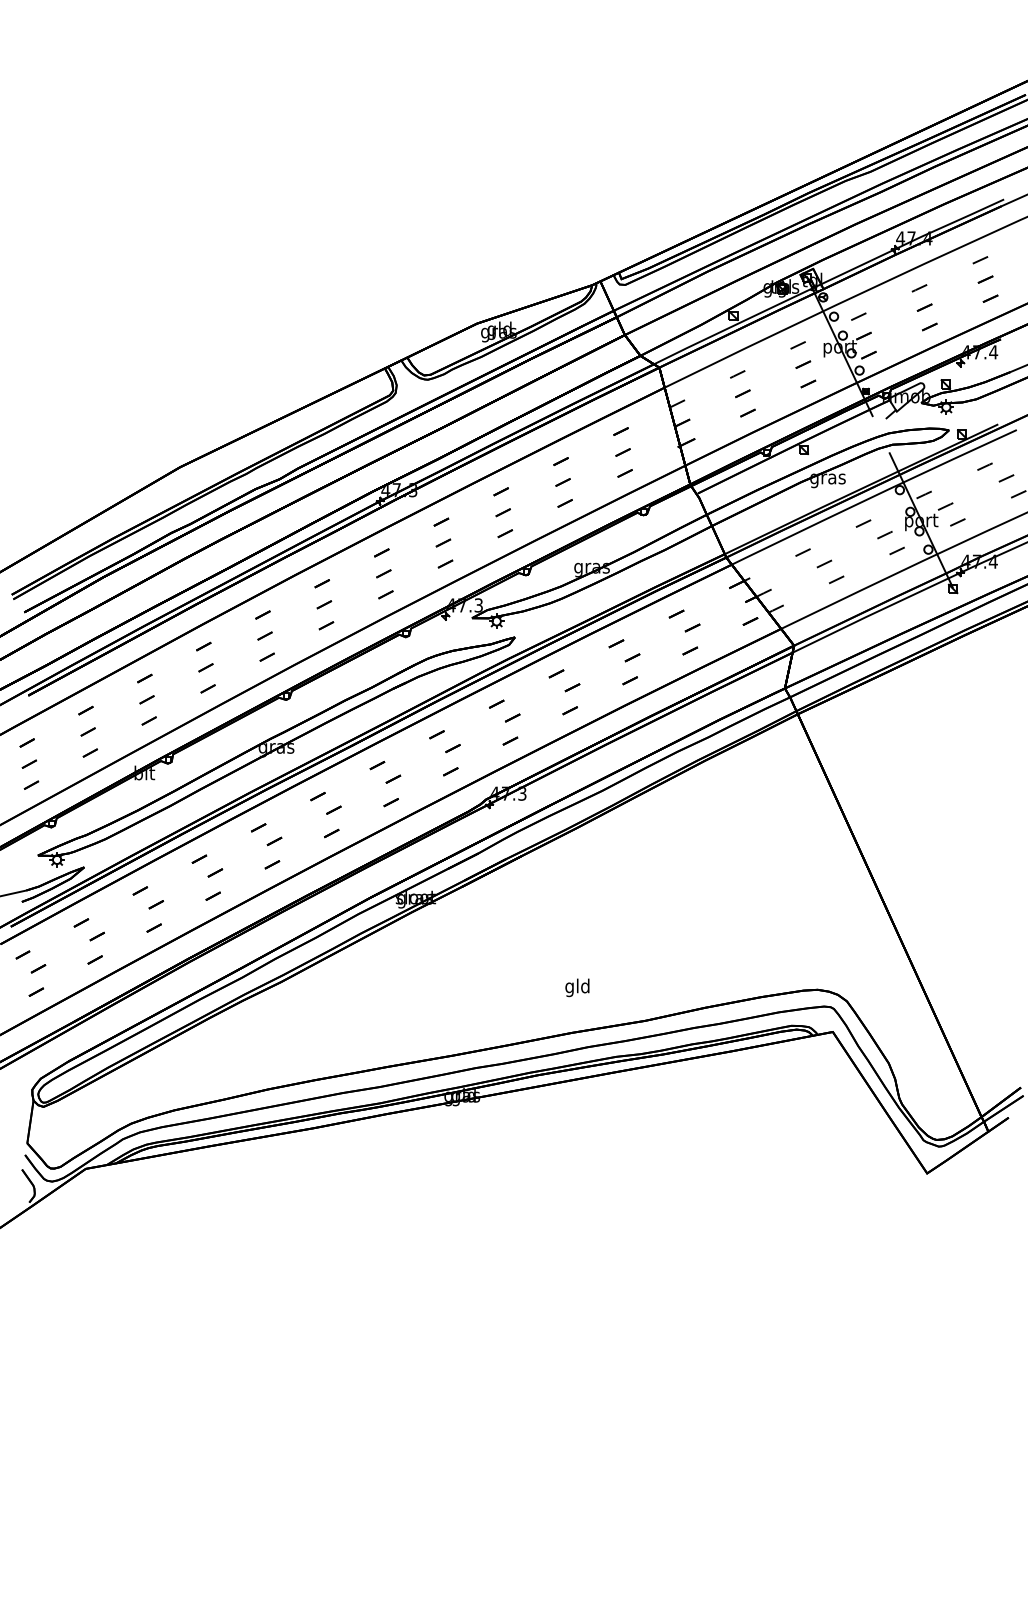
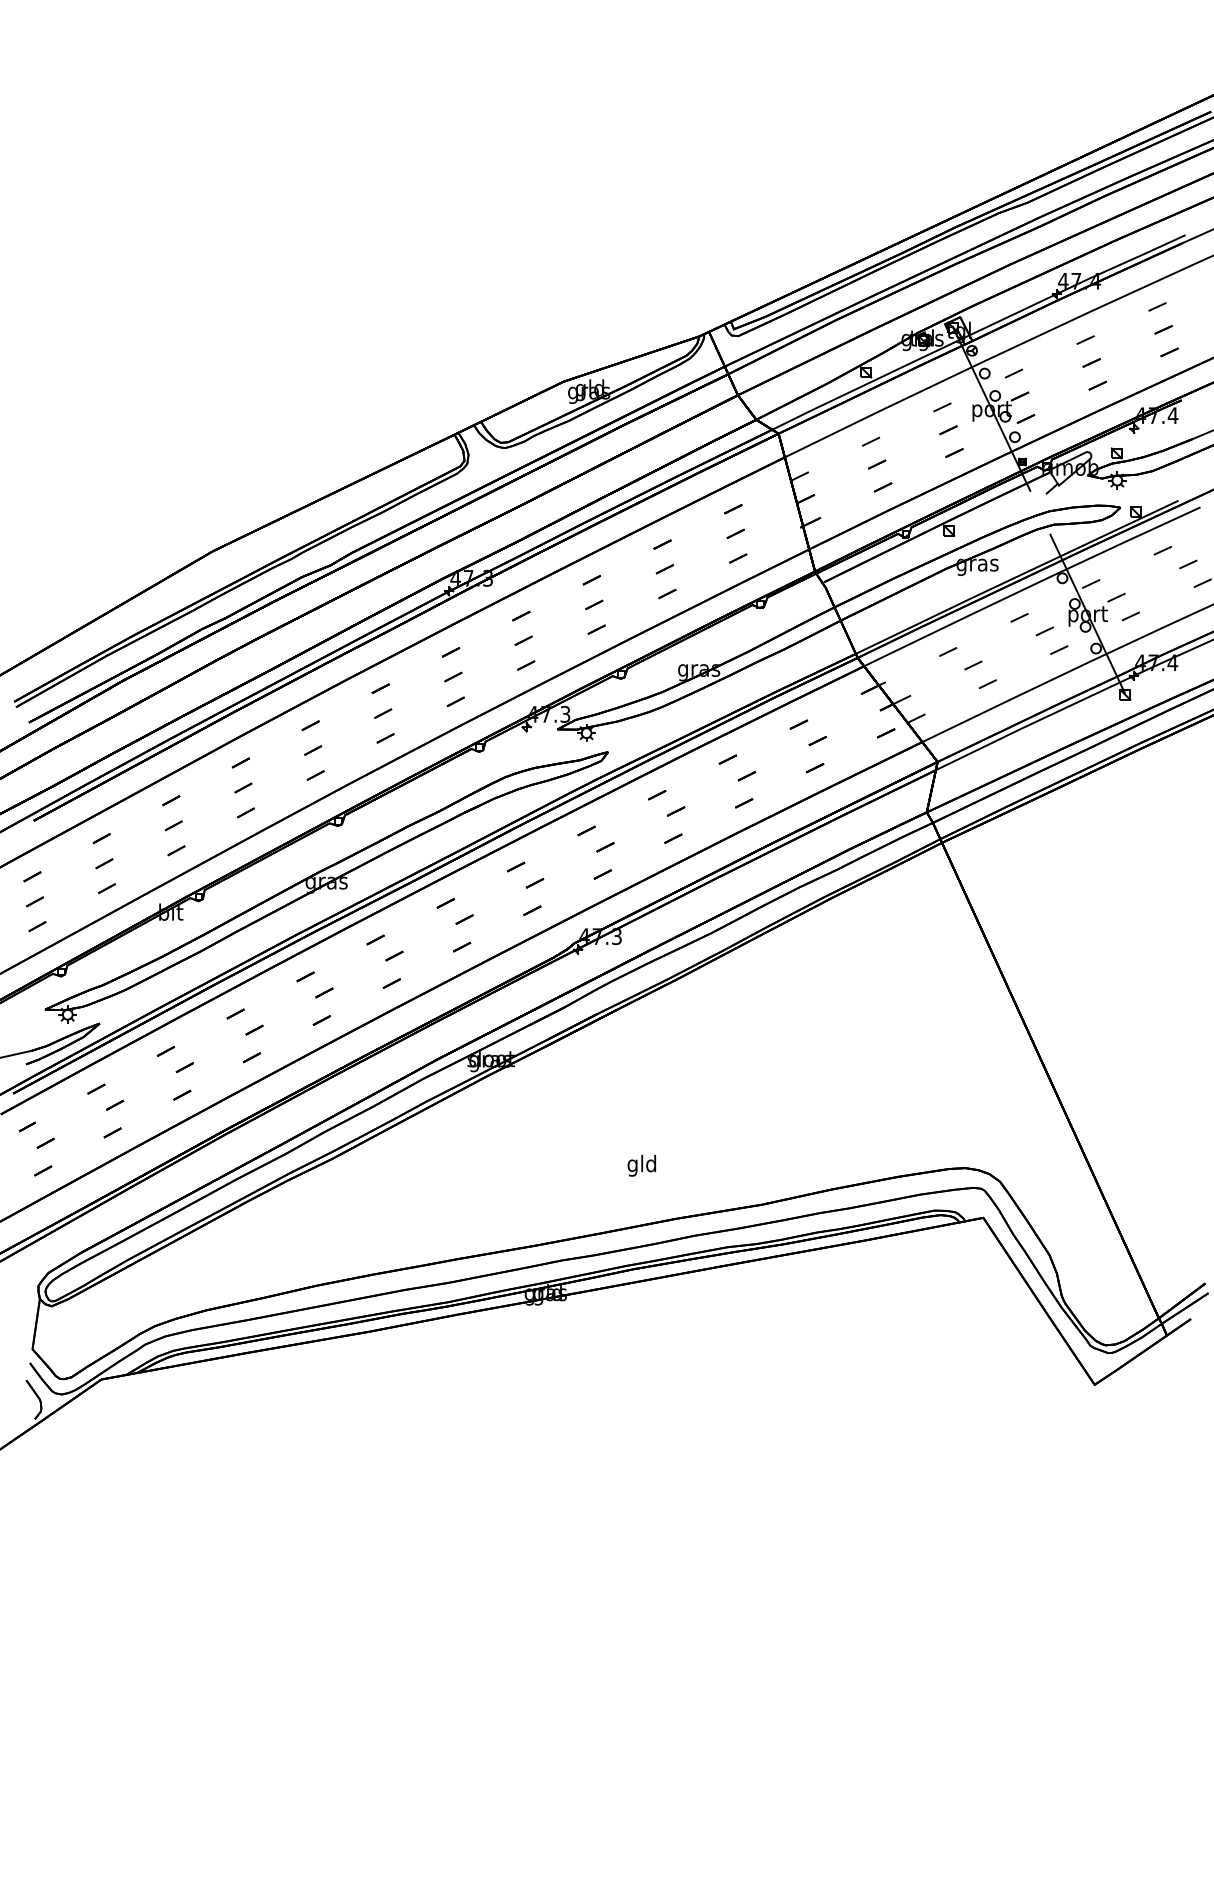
text: (577, 987) -> (641, 1165), moved

